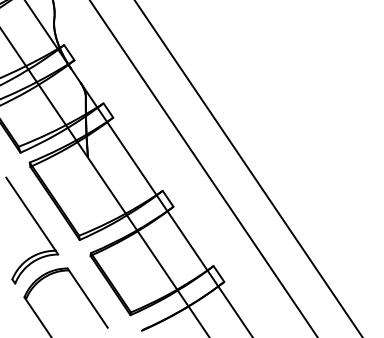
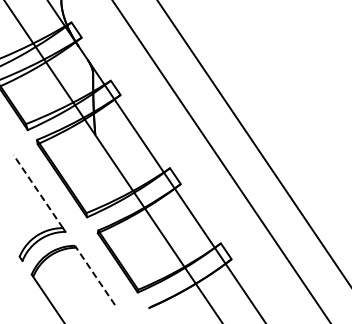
line: (30, 213) -> (37, 190), solid -> dashed
line: (87, 298) -> (94, 275), solid -> dashed

